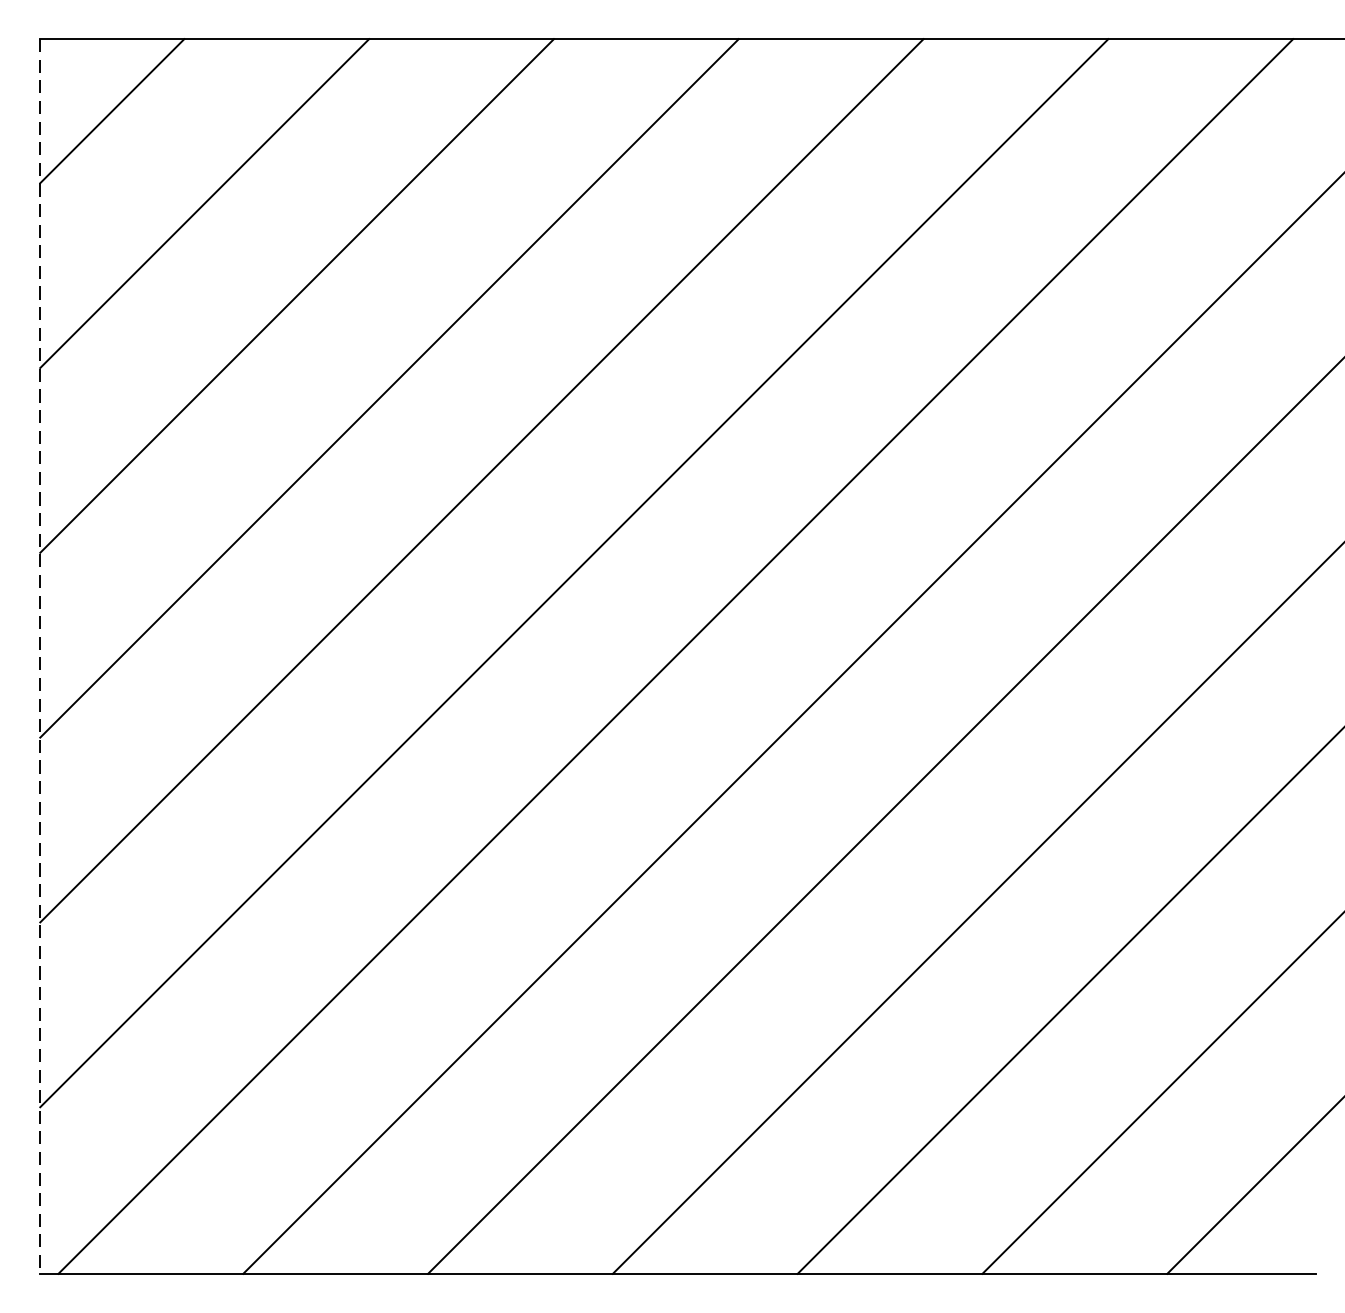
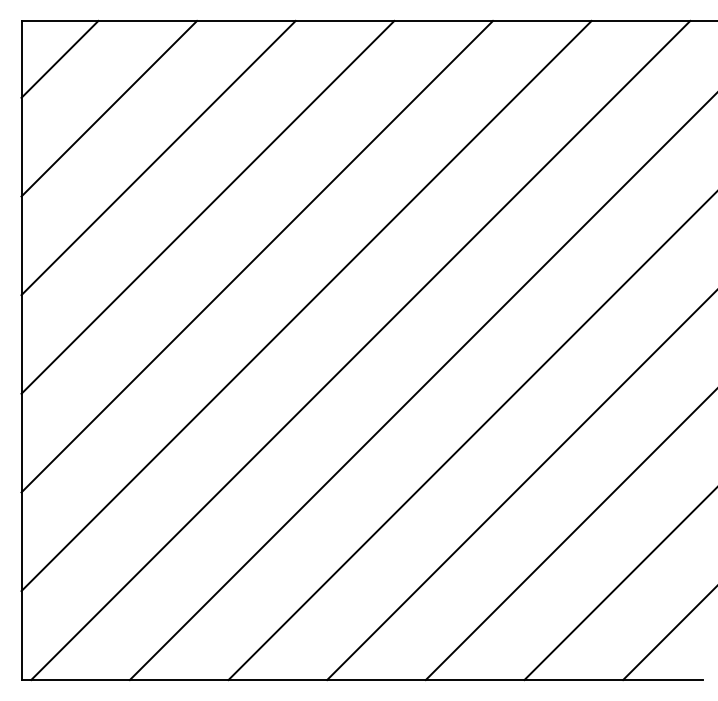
line: (40, 656) -> (21, 350), dashed -> solid

